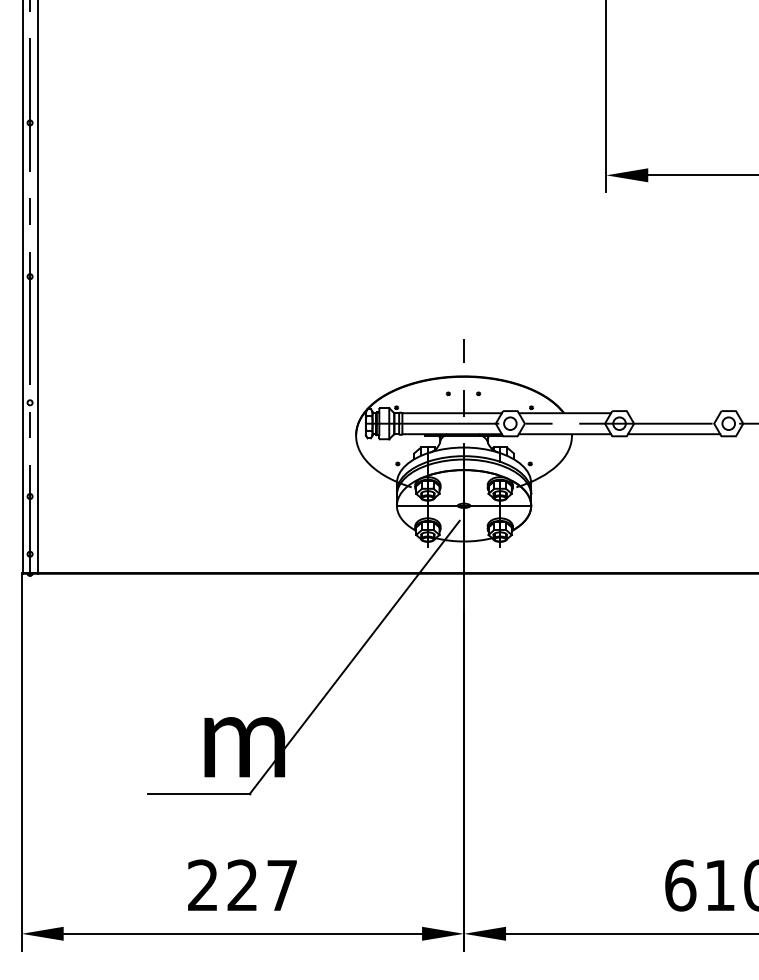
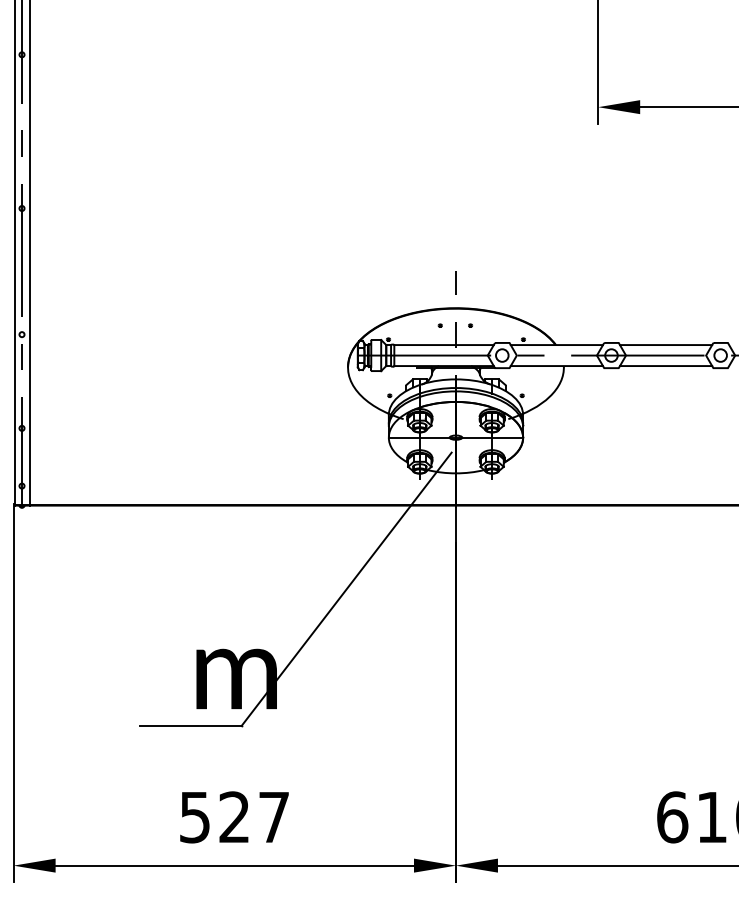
line: (674, 413) -> (666, 345), added
text: (202, 885) -> (194, 817), 227 -> 527

